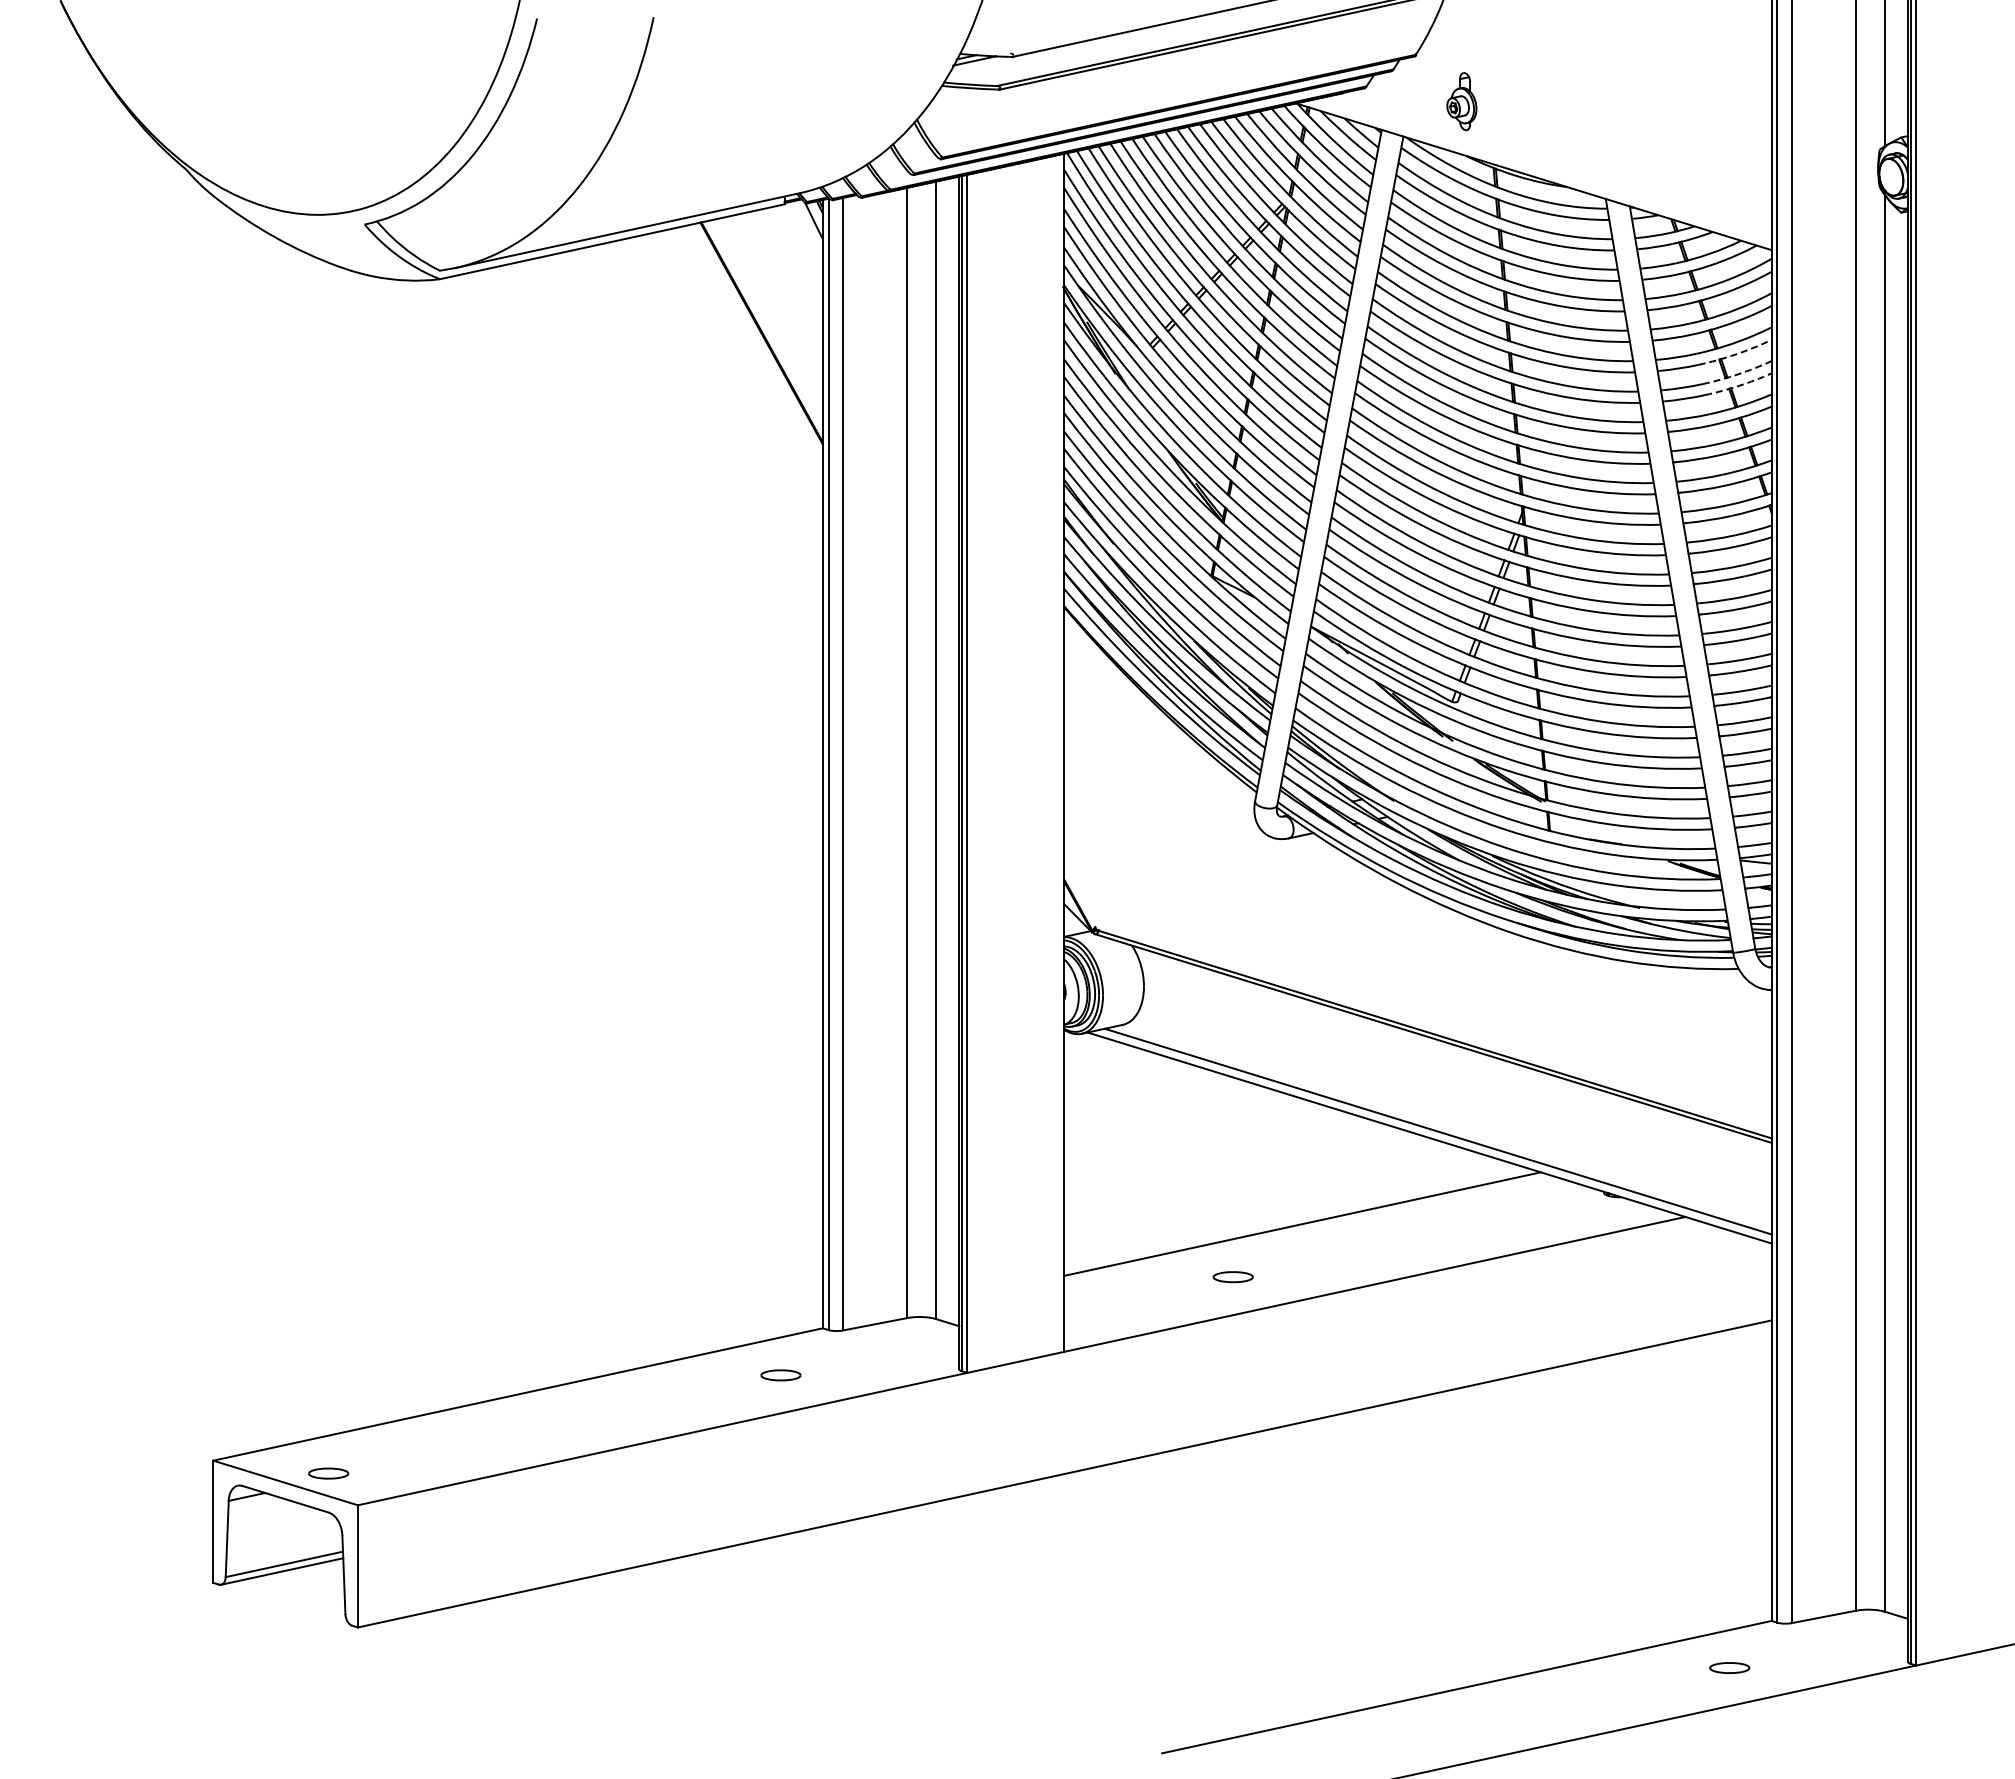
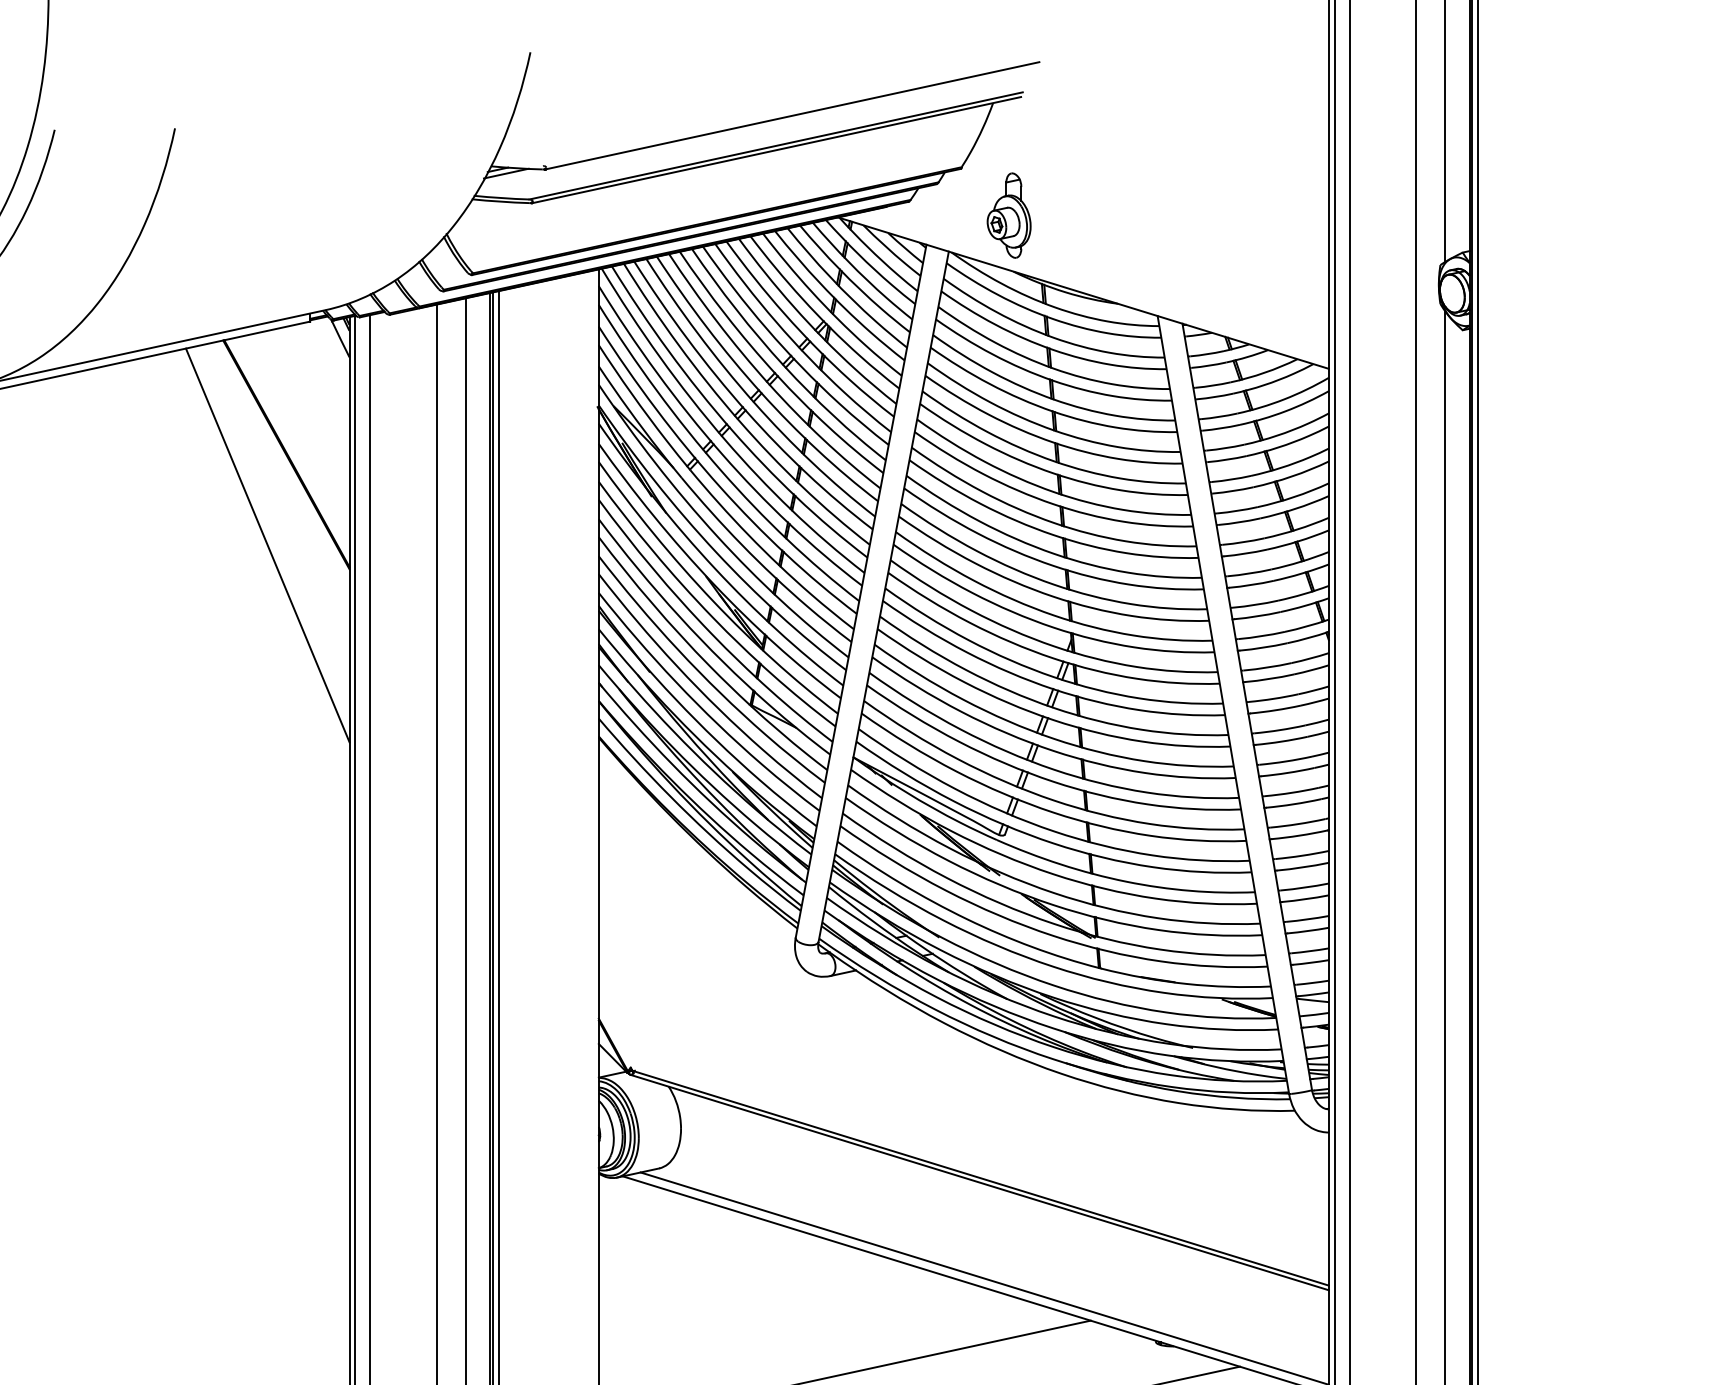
part: (1461, 101) -> (1008, 215), size x1.43
arc: (1735, 354) -> (1291, 476), dashed -> solid
arc: (1737, 374) -> (1293, 497), dashed -> solid
arc: (1738, 385) -> (1294, 508), dashed -> solid
line: (743, 421) -> (267, 545), added

